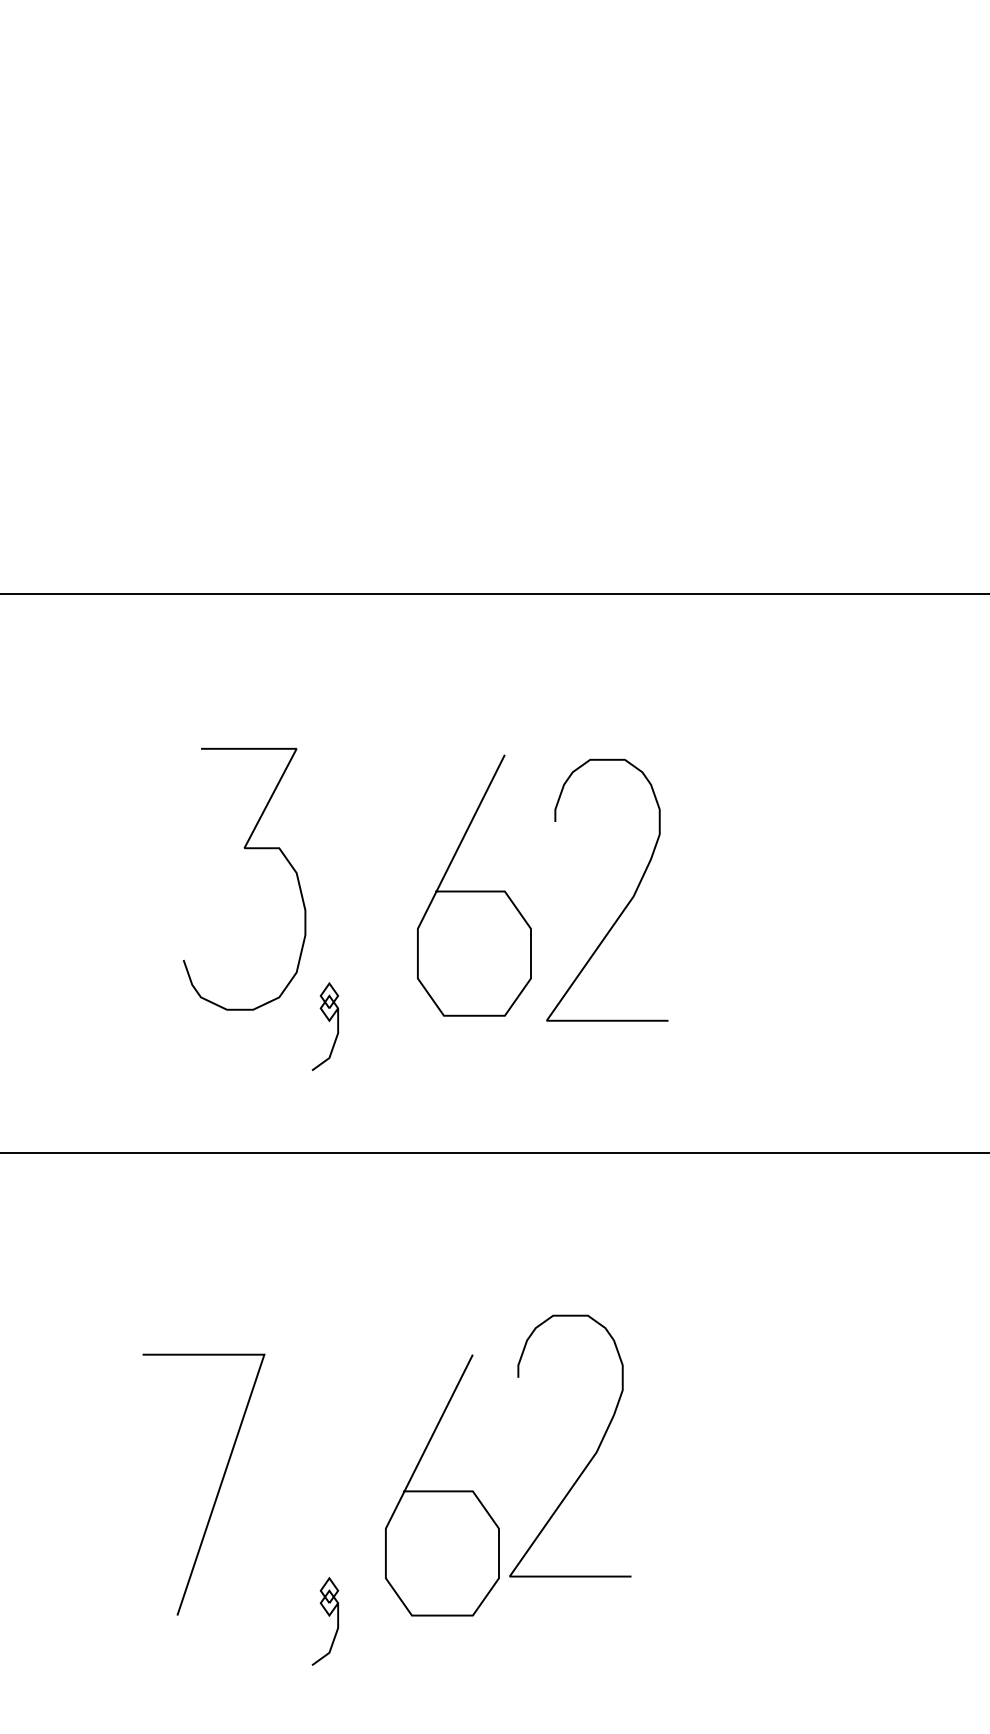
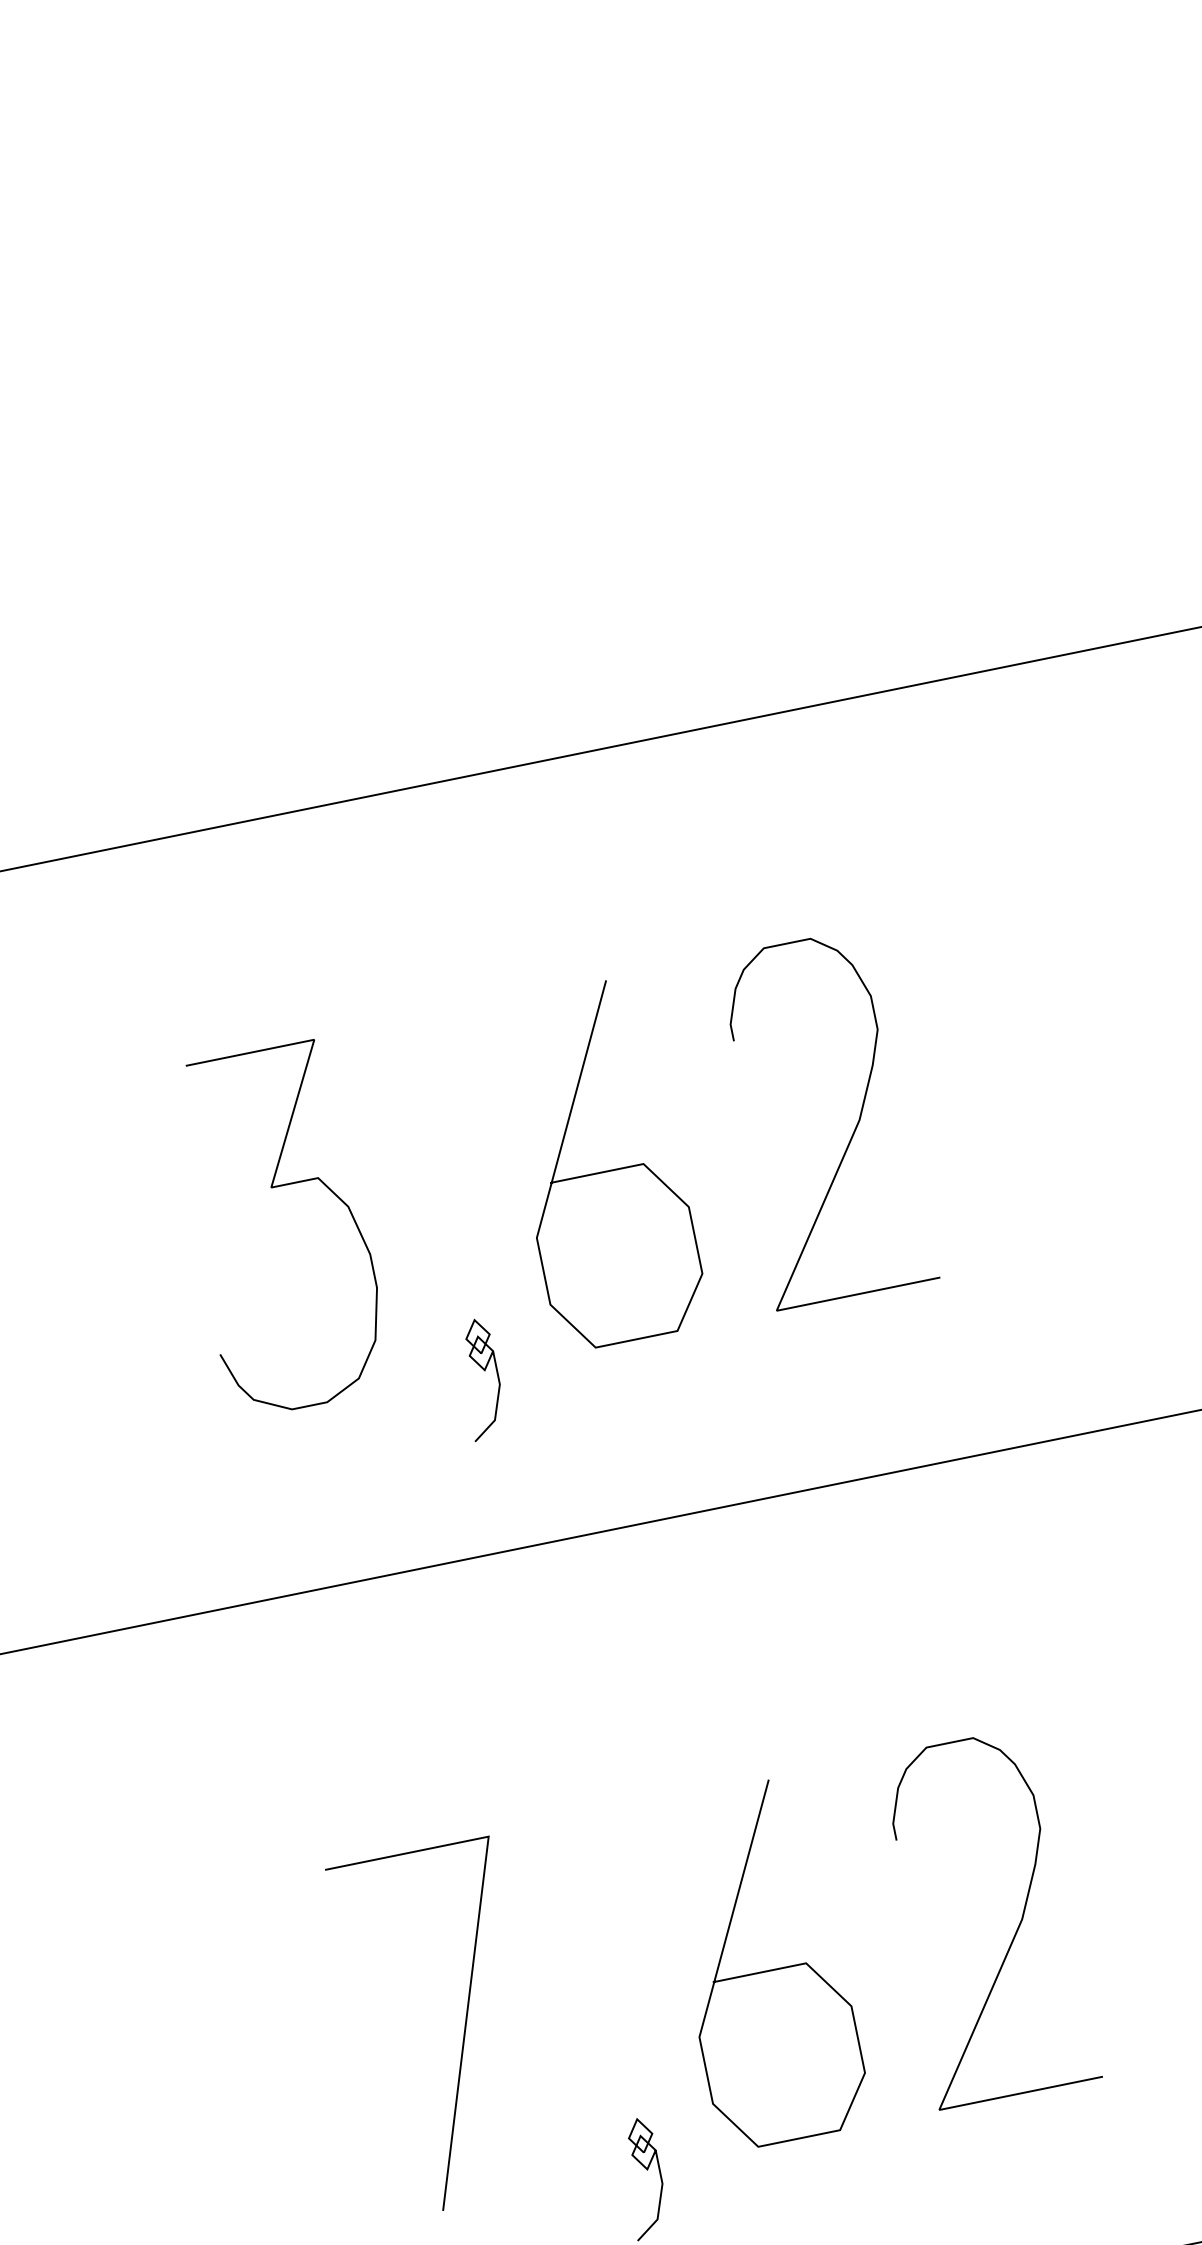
curve: (244, 849) -> (271, 1189), moved
curve: (474, 890) -> (602, 1170), moved
curve: (591, 1457) -> (1016, 1927), moved

